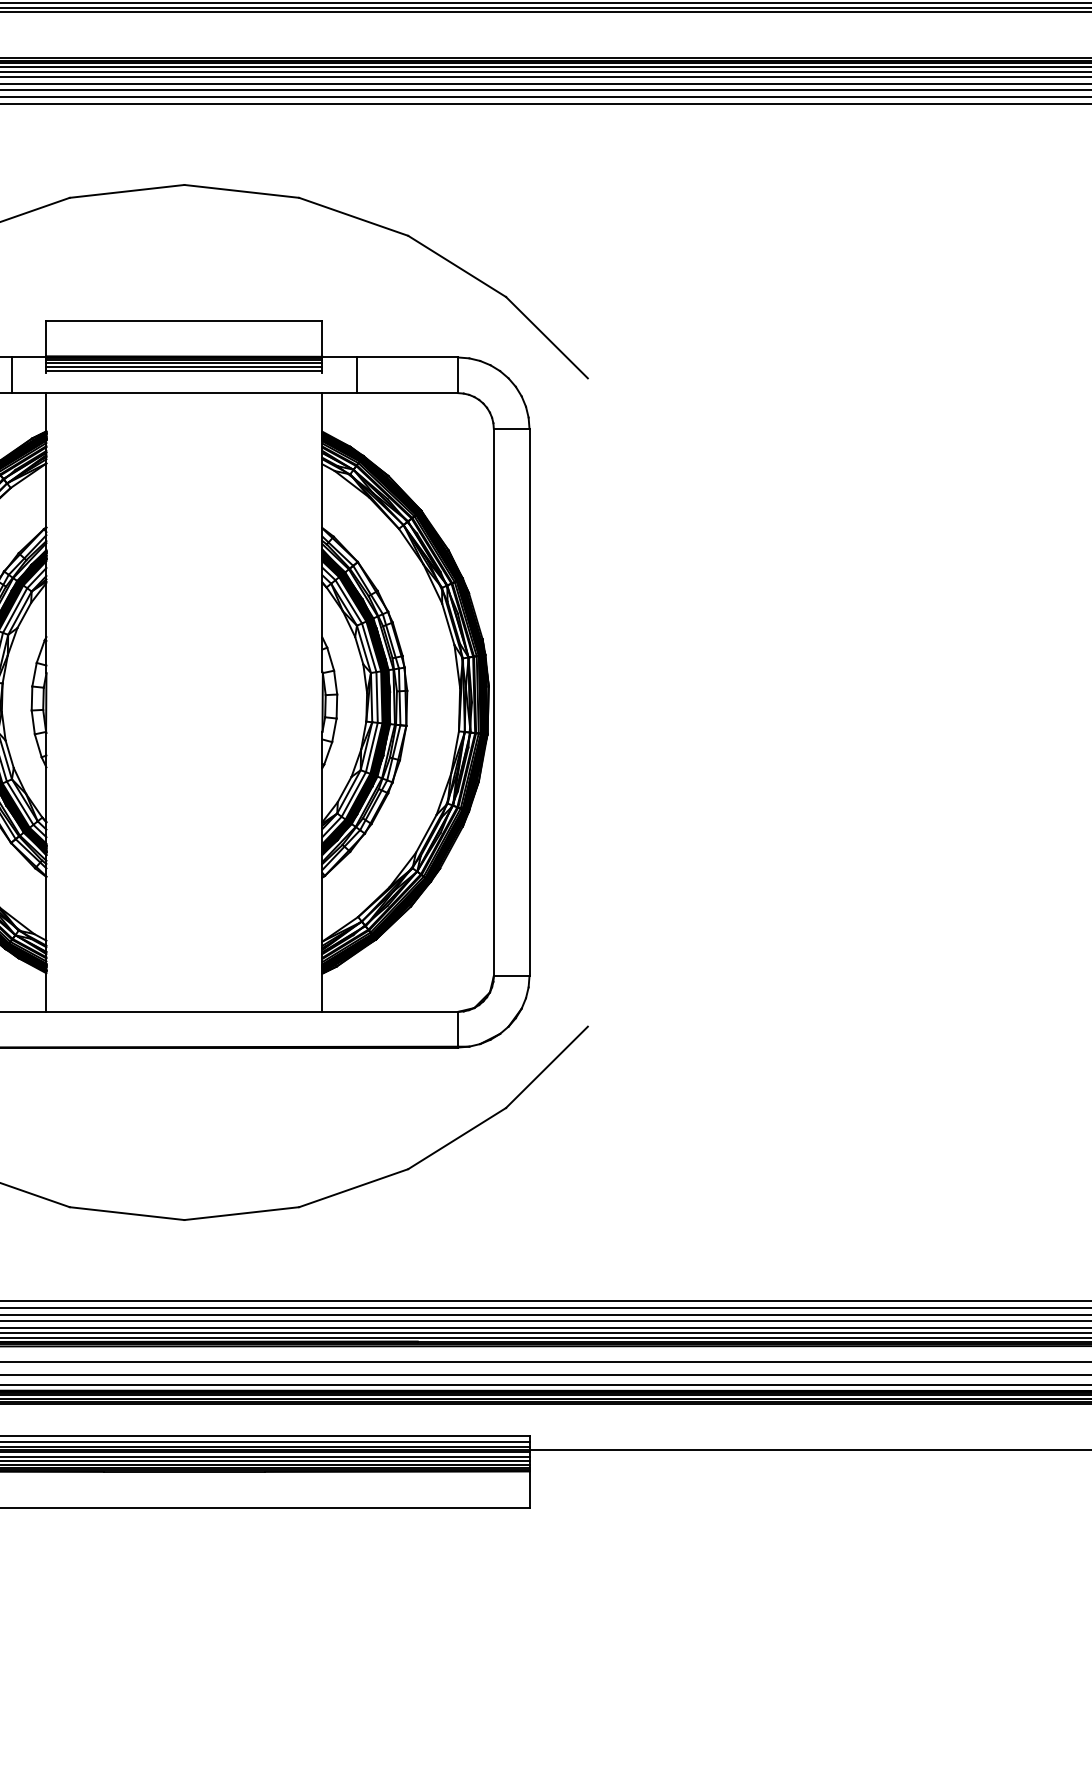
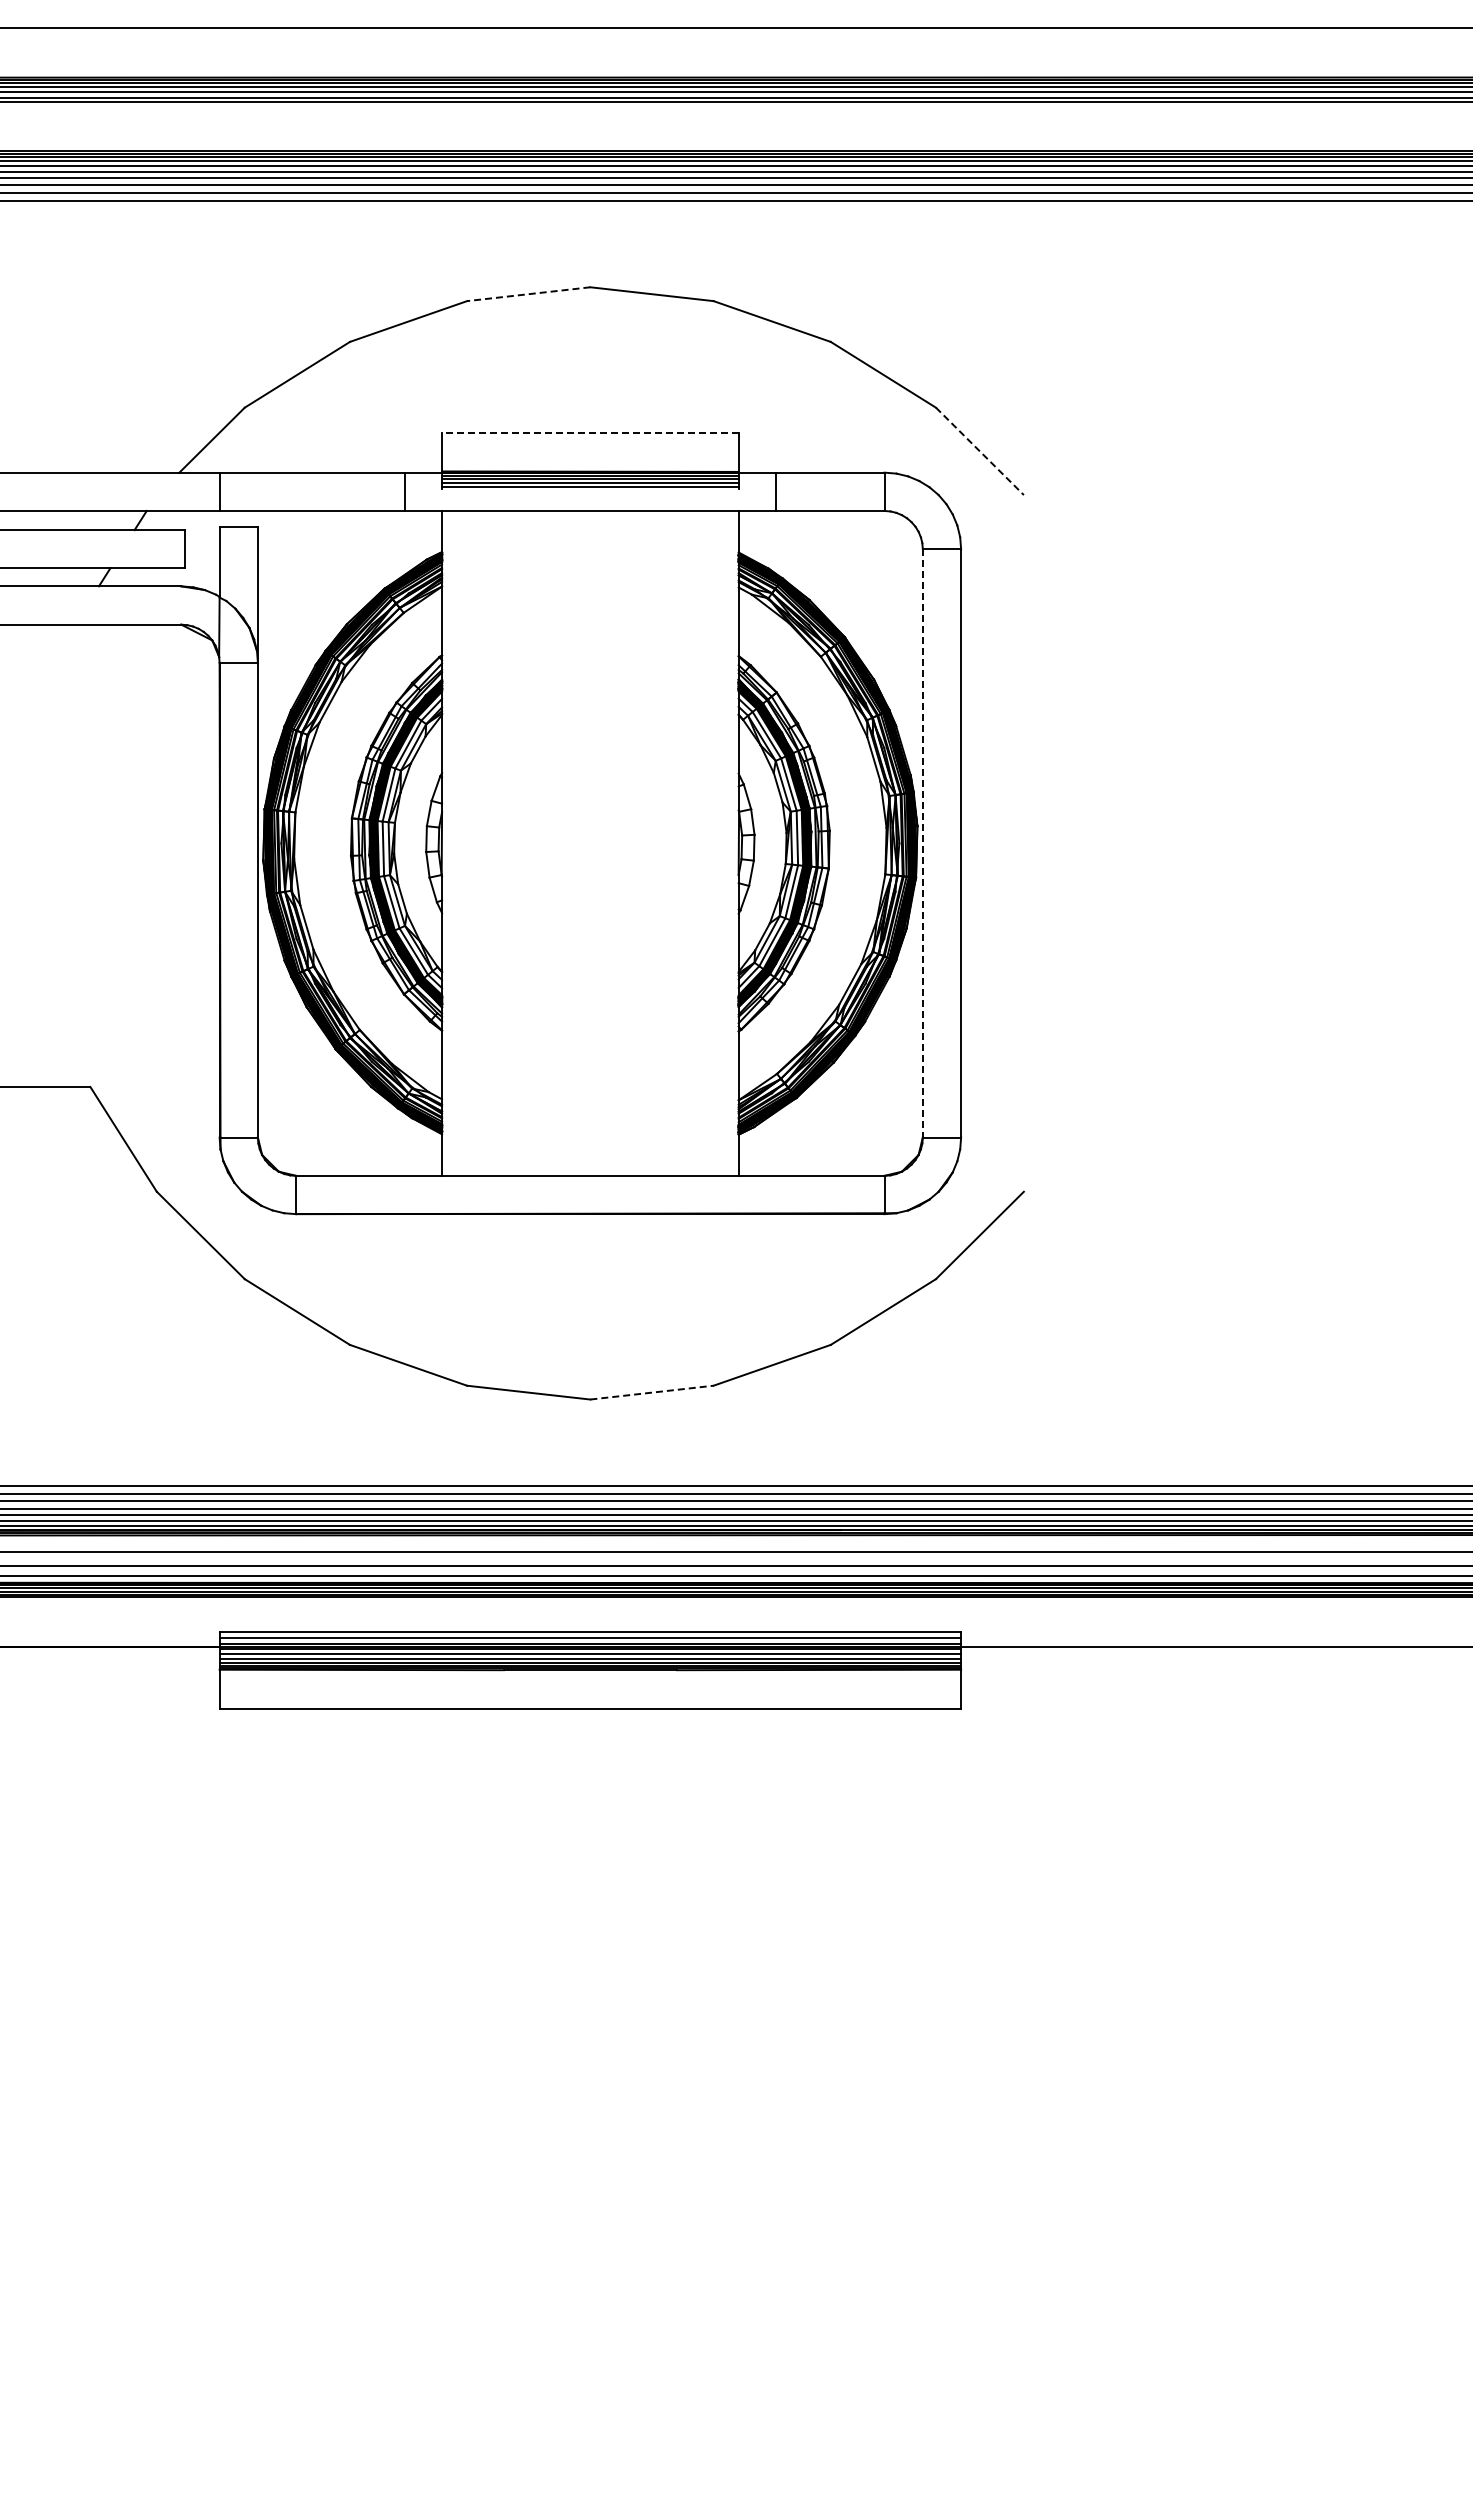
line: (126, 191) -> (528, 294), solid -> dashed
line: (183, 321) -> (589, 433), solid -> dashed
line: (547, 337) -> (980, 451), solid -> dashed
line: (493, 702) -> (922, 843), solid -> dashed
line: (242, 1213) -> (652, 1392), solid -> dashed

